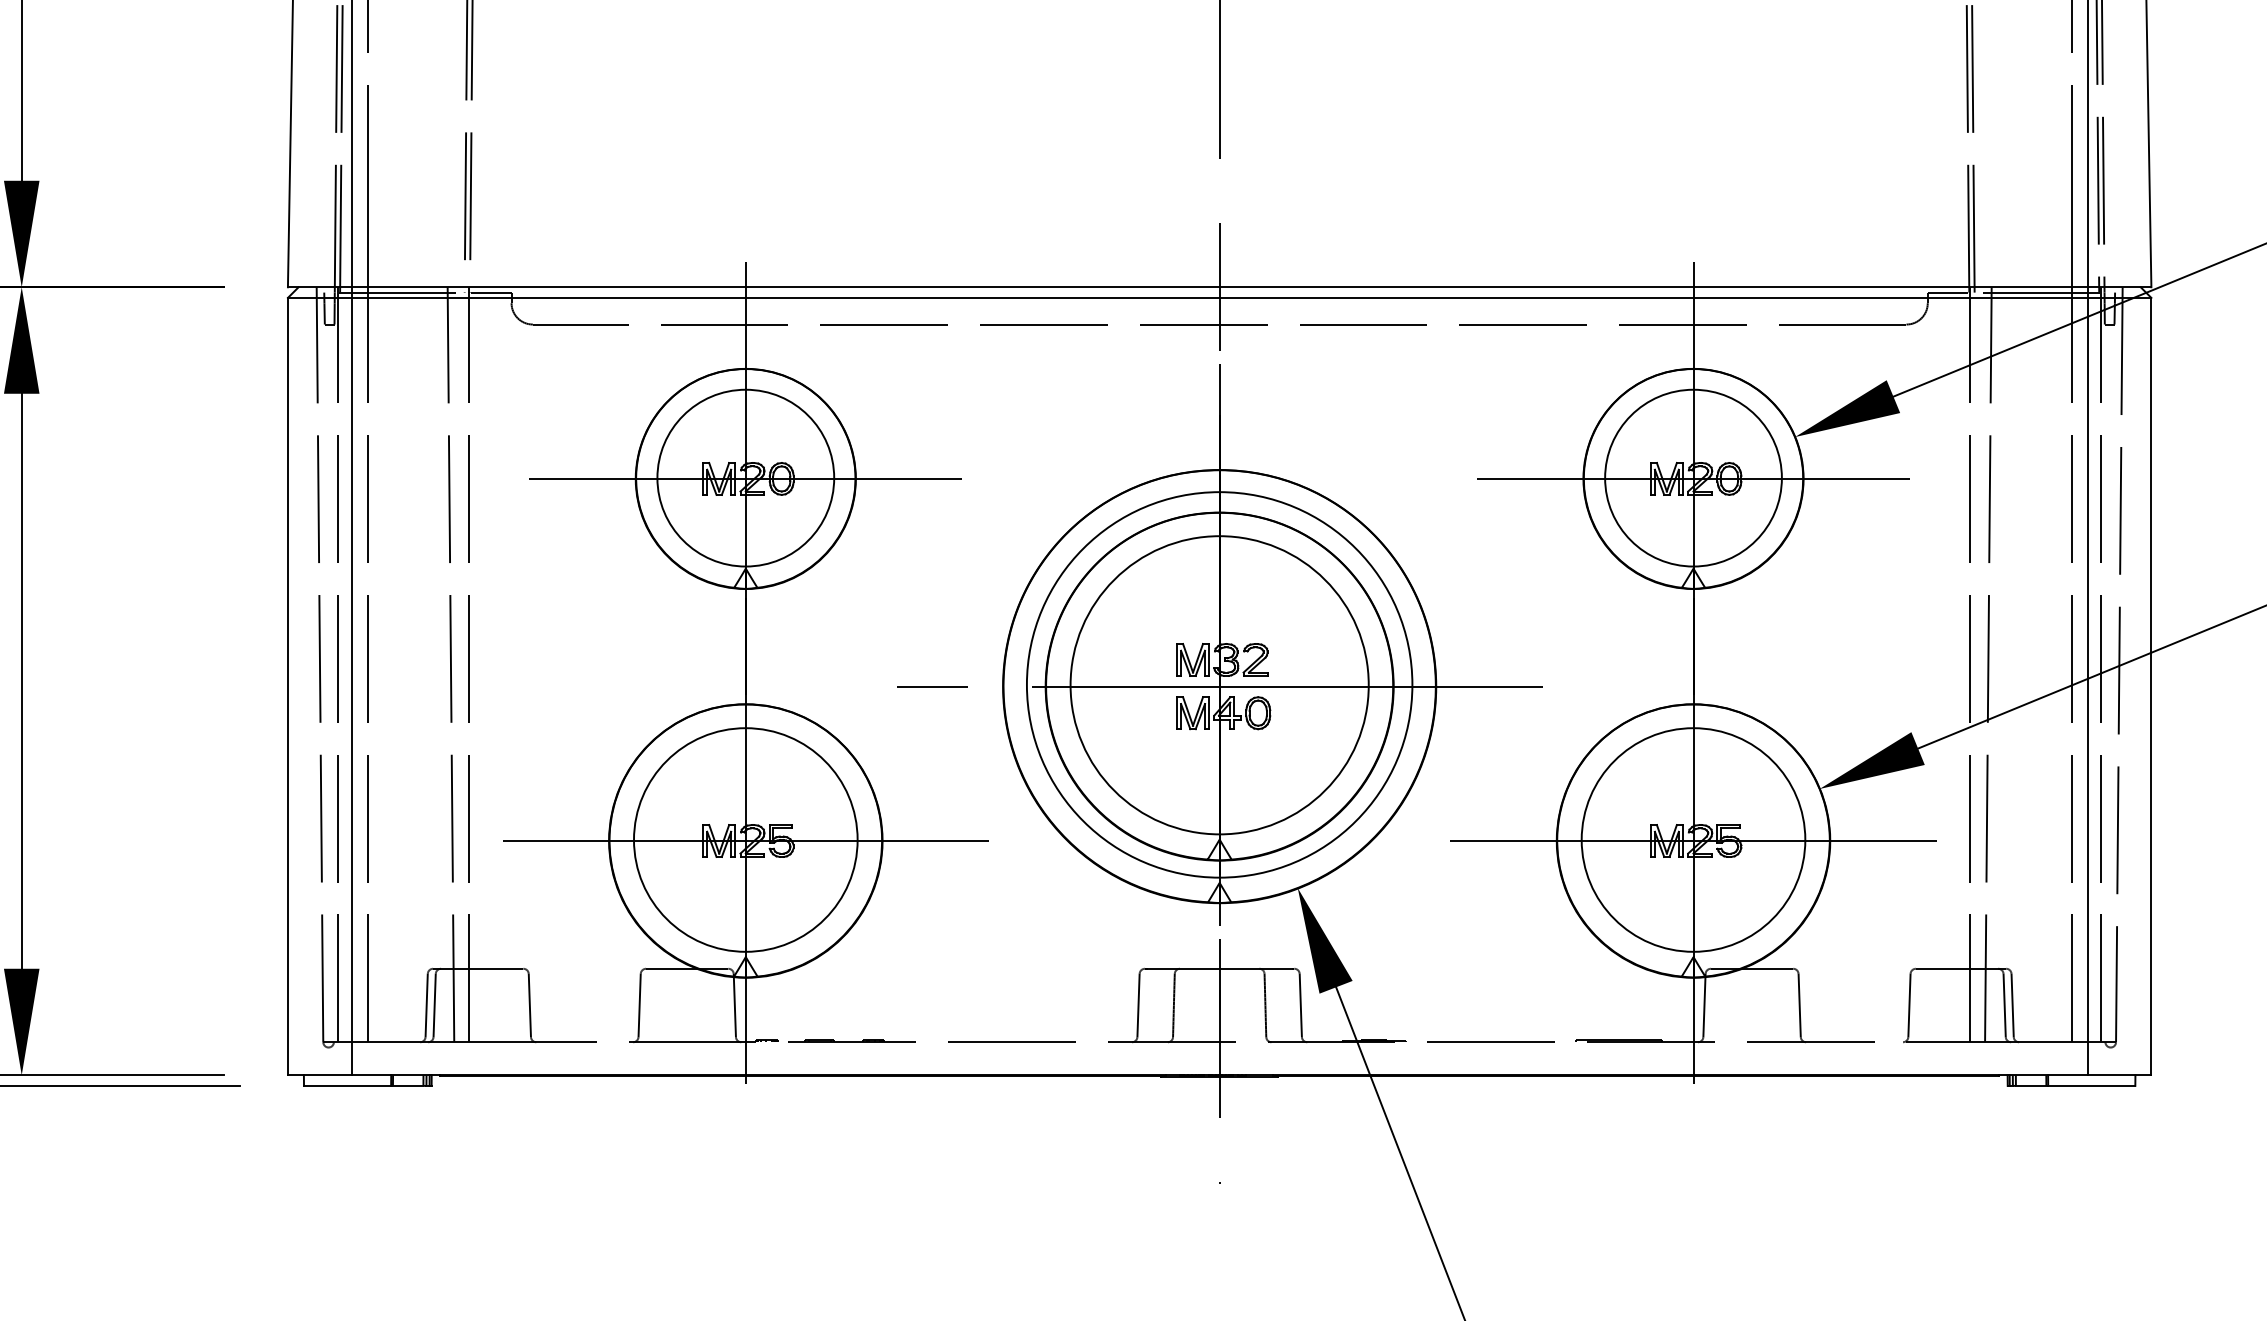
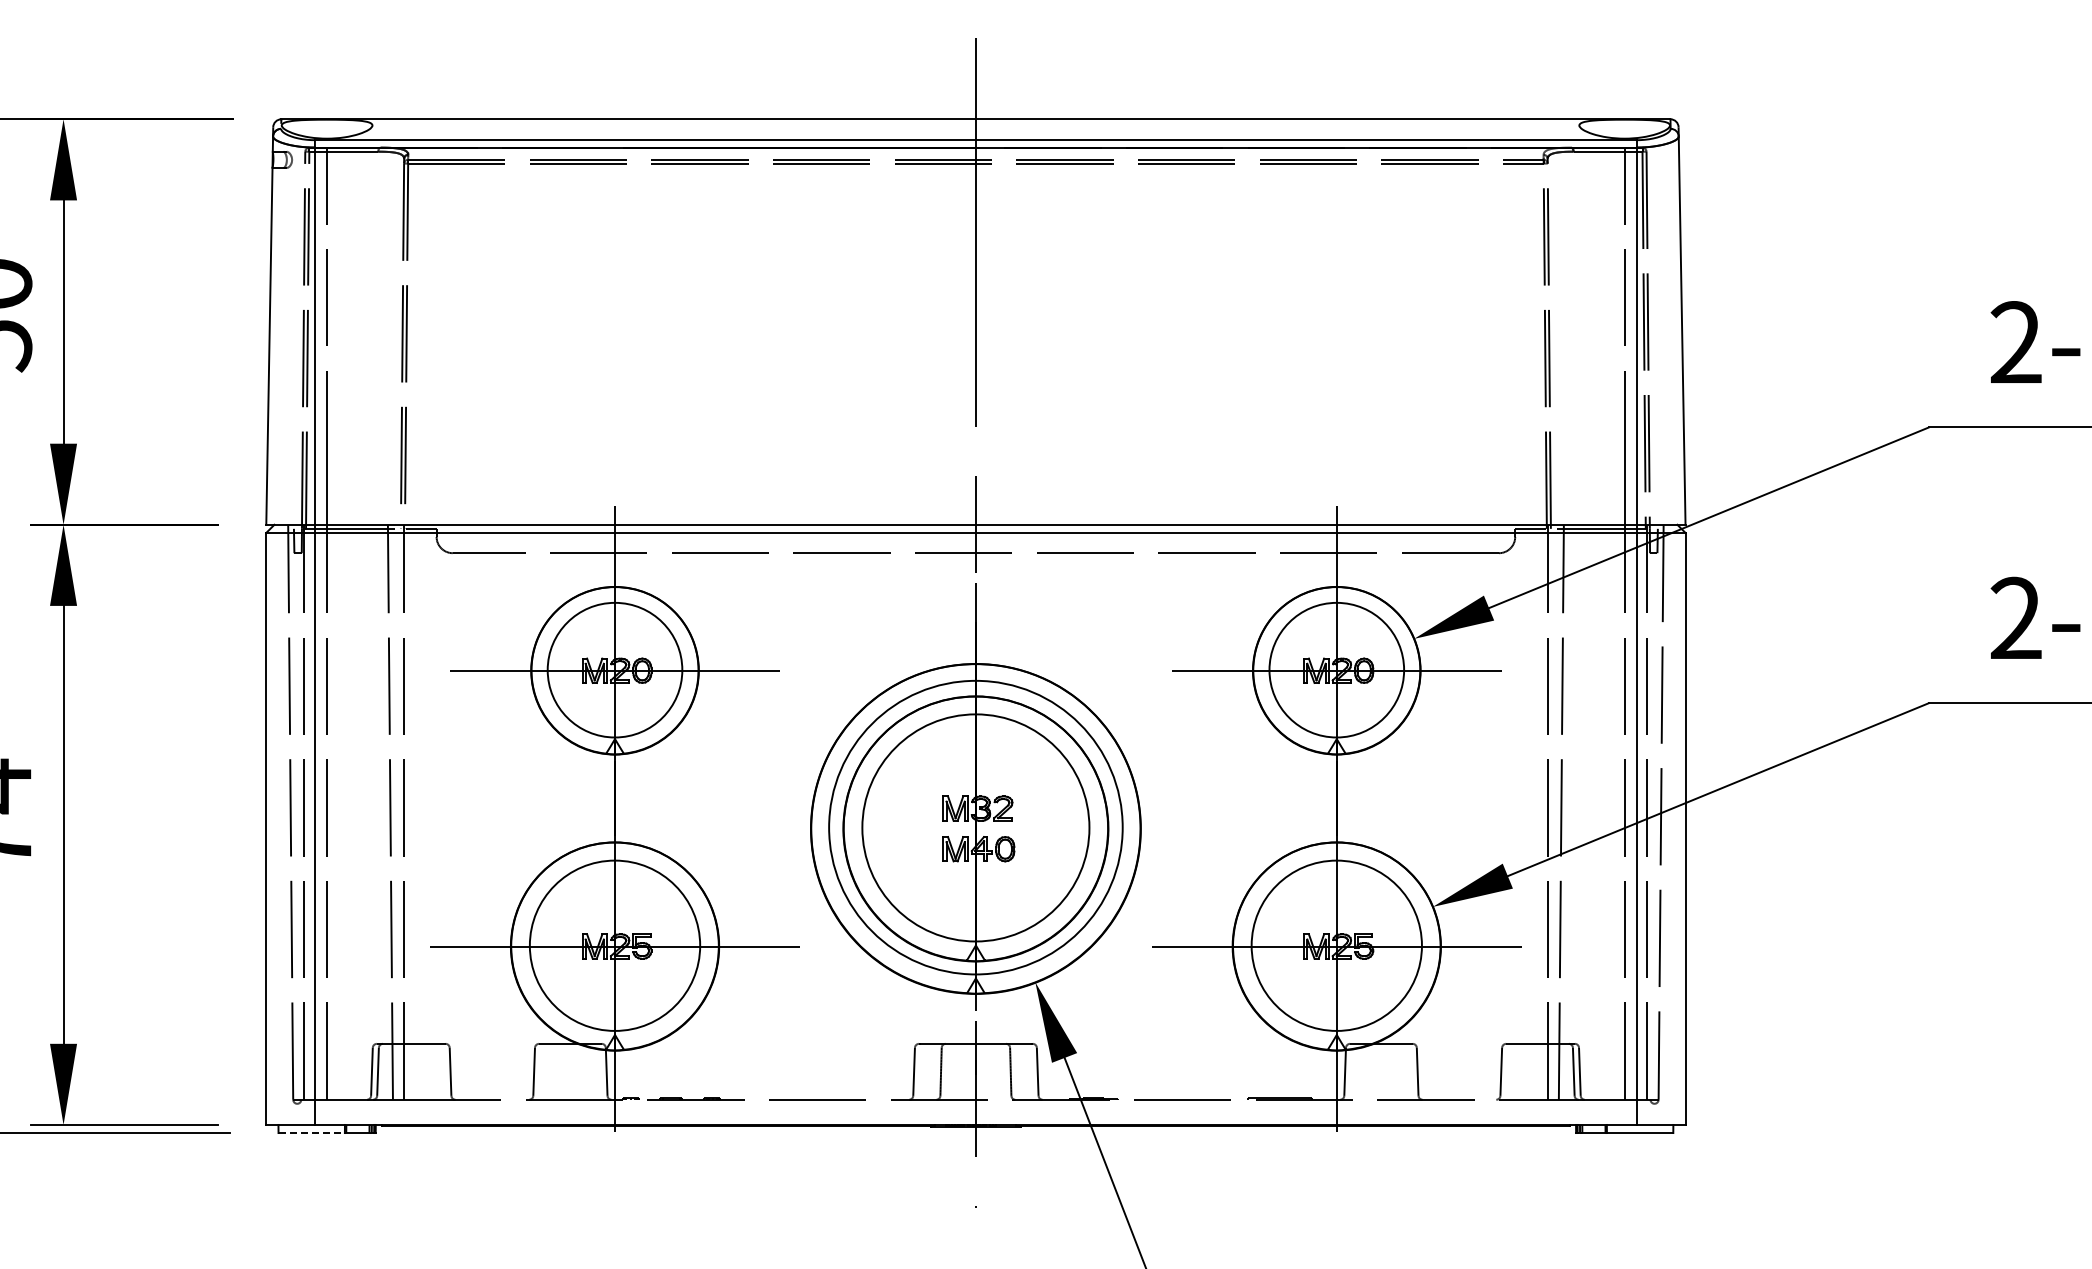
line: (1219, 686) -> (975, 828), removed
line: (348, 1086) -> (312, 1133), solid -> dashed

